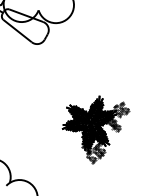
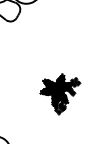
part: (95, 129) -> (59, 93), size x0.7

